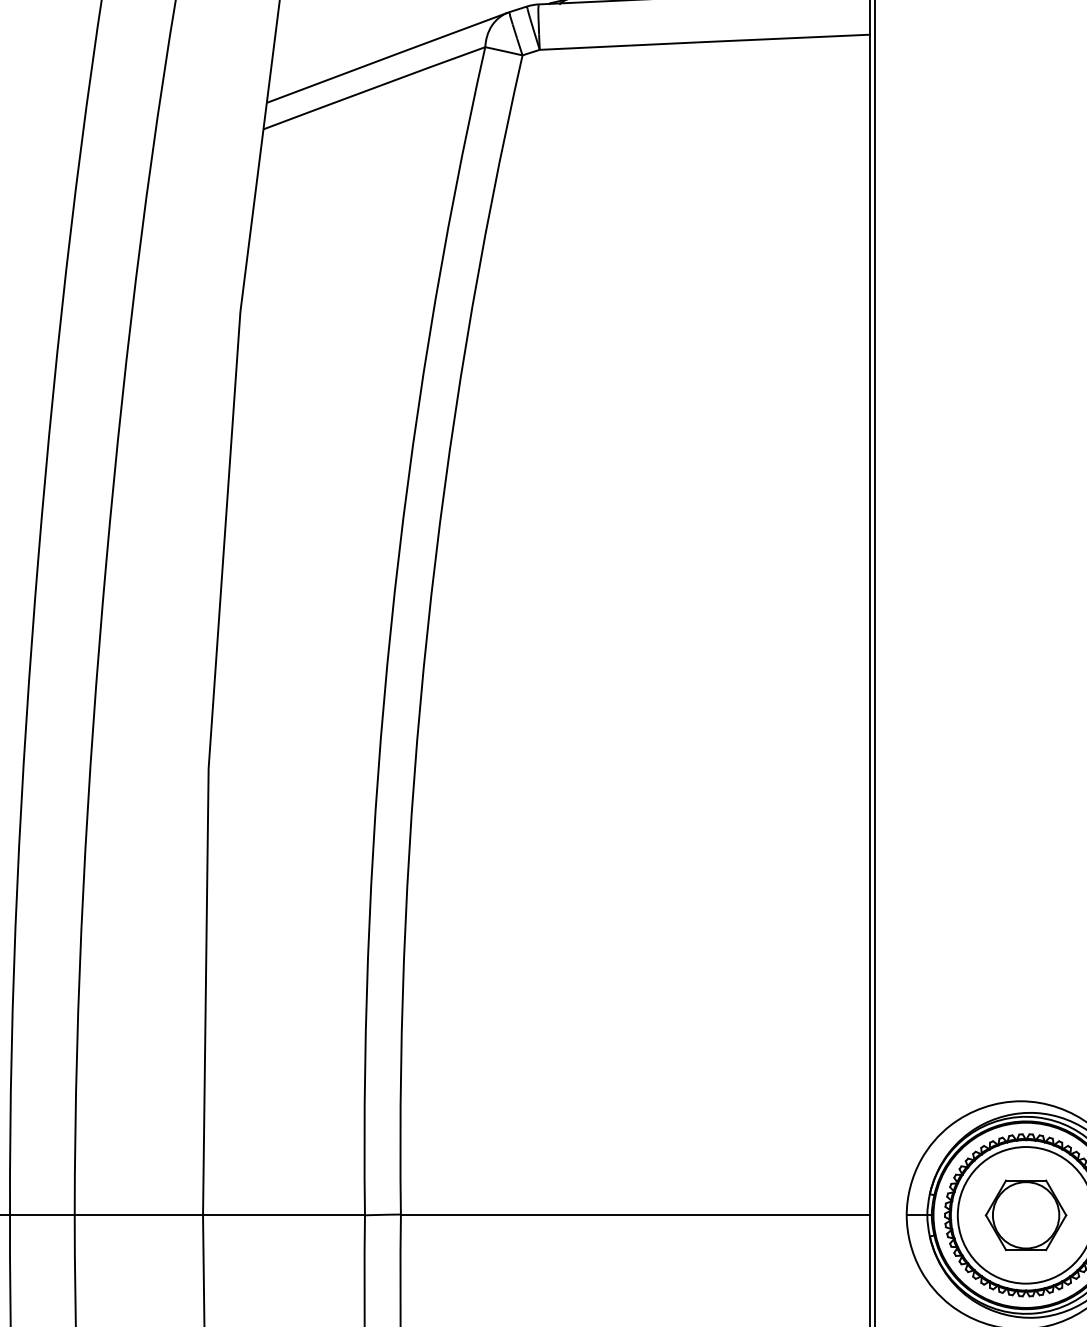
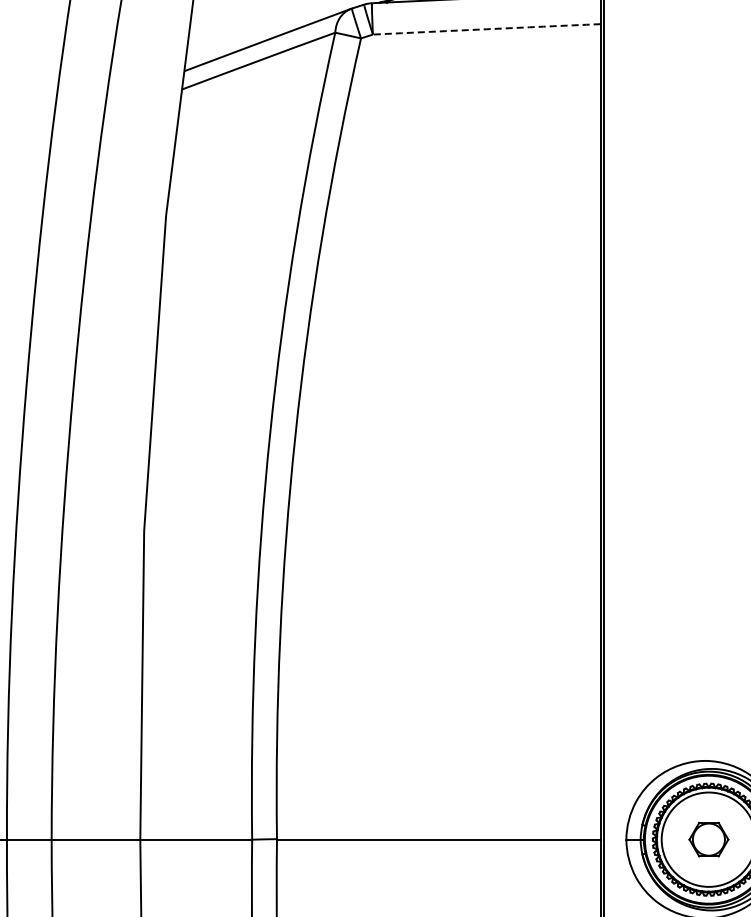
arc: (704, 42) -> (486, 29), solid -> dashed
part: (1025, 1215) -> (708, 839), size x0.7

